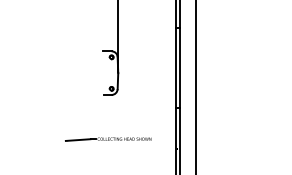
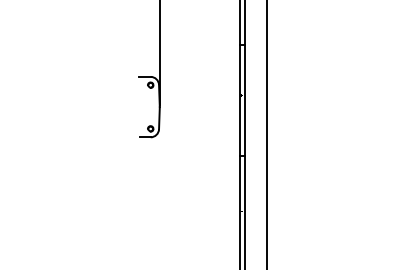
part: (107, 139) -> (145, 198), removed

